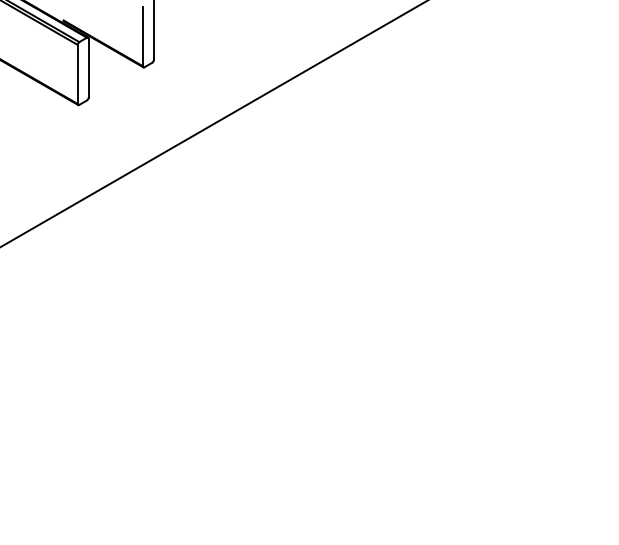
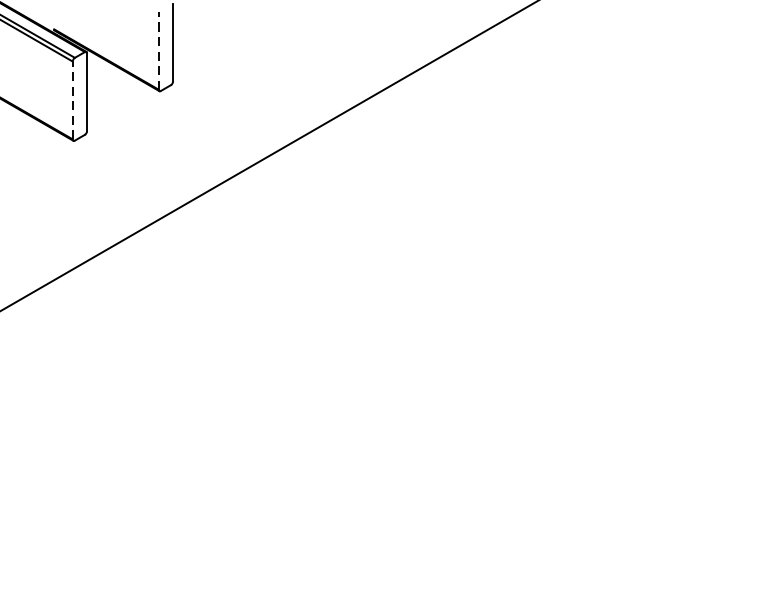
line: (142, 36) -> (158, 50), solid -> dashed
line: (77, 74) -> (72, 100), solid -> dashed

